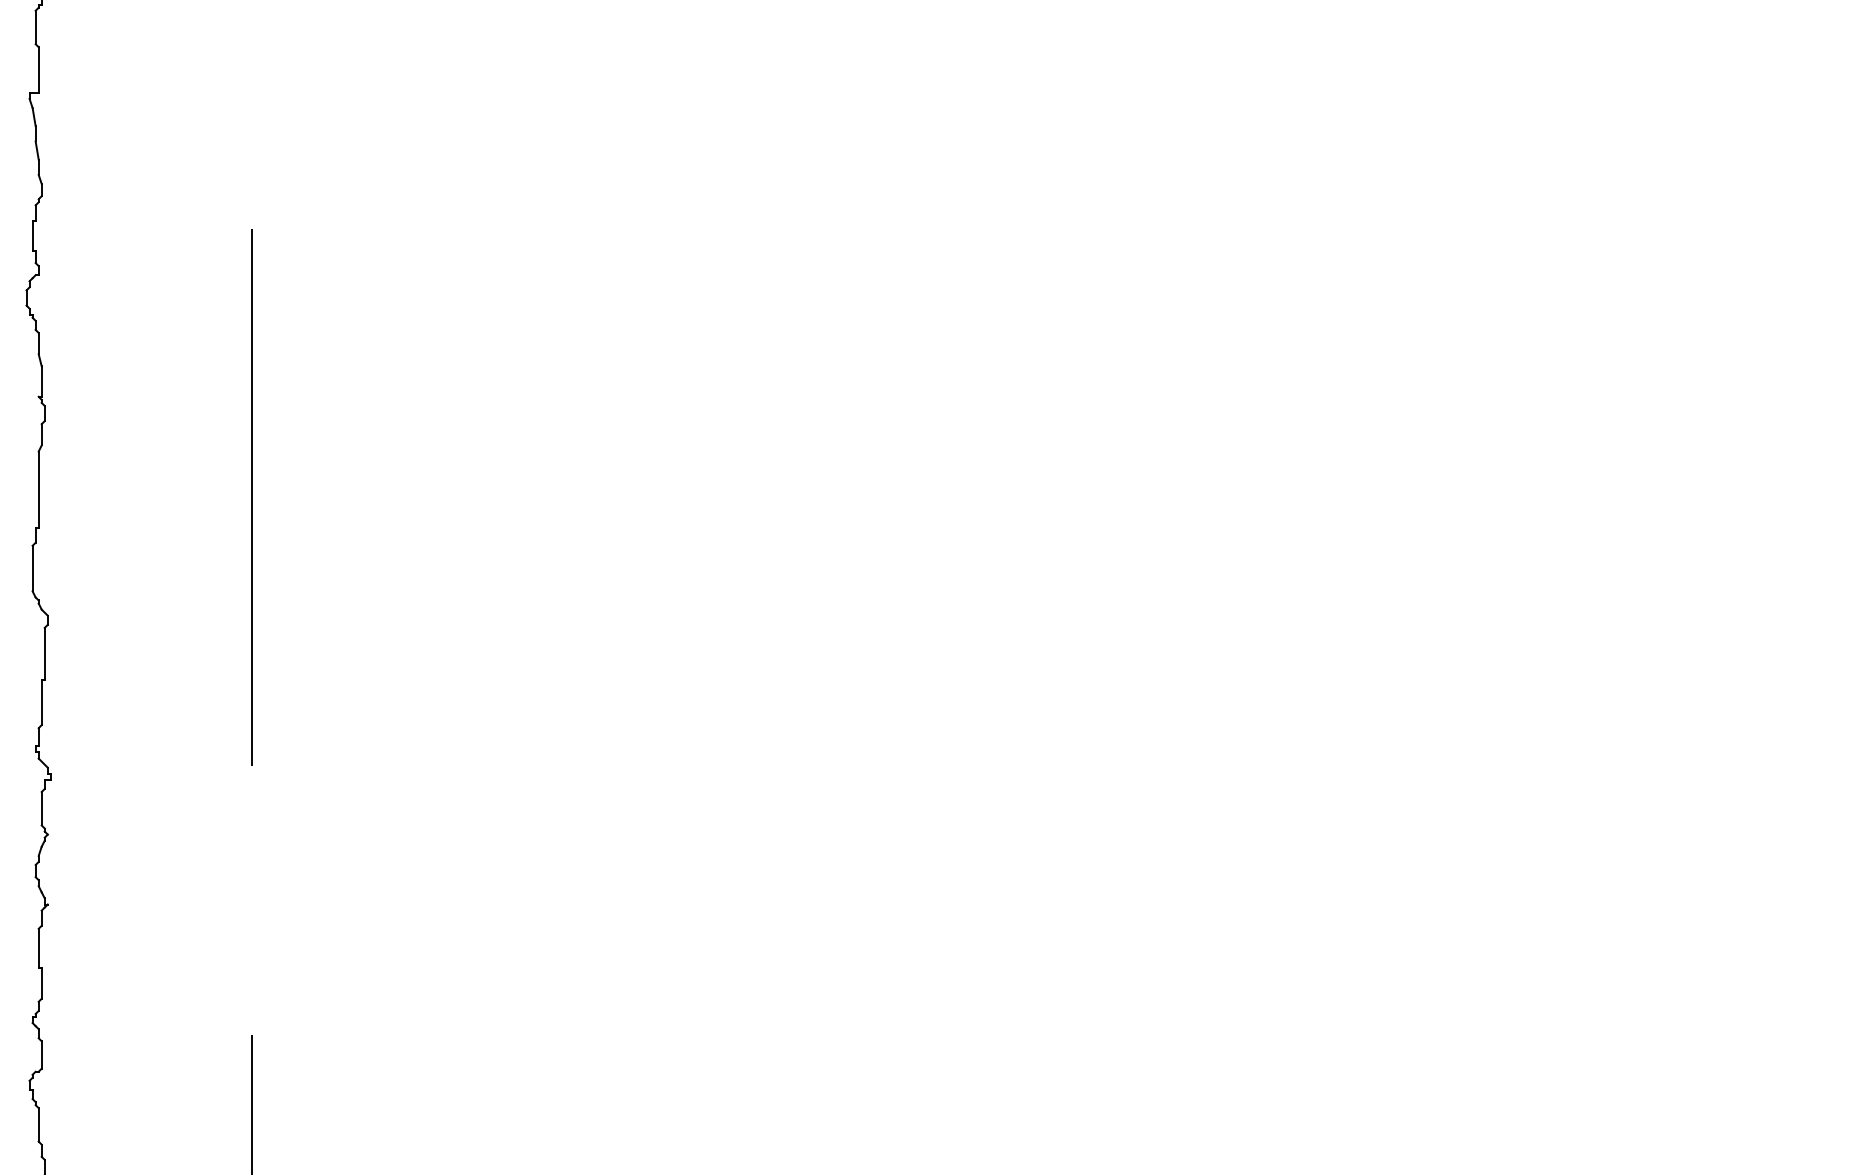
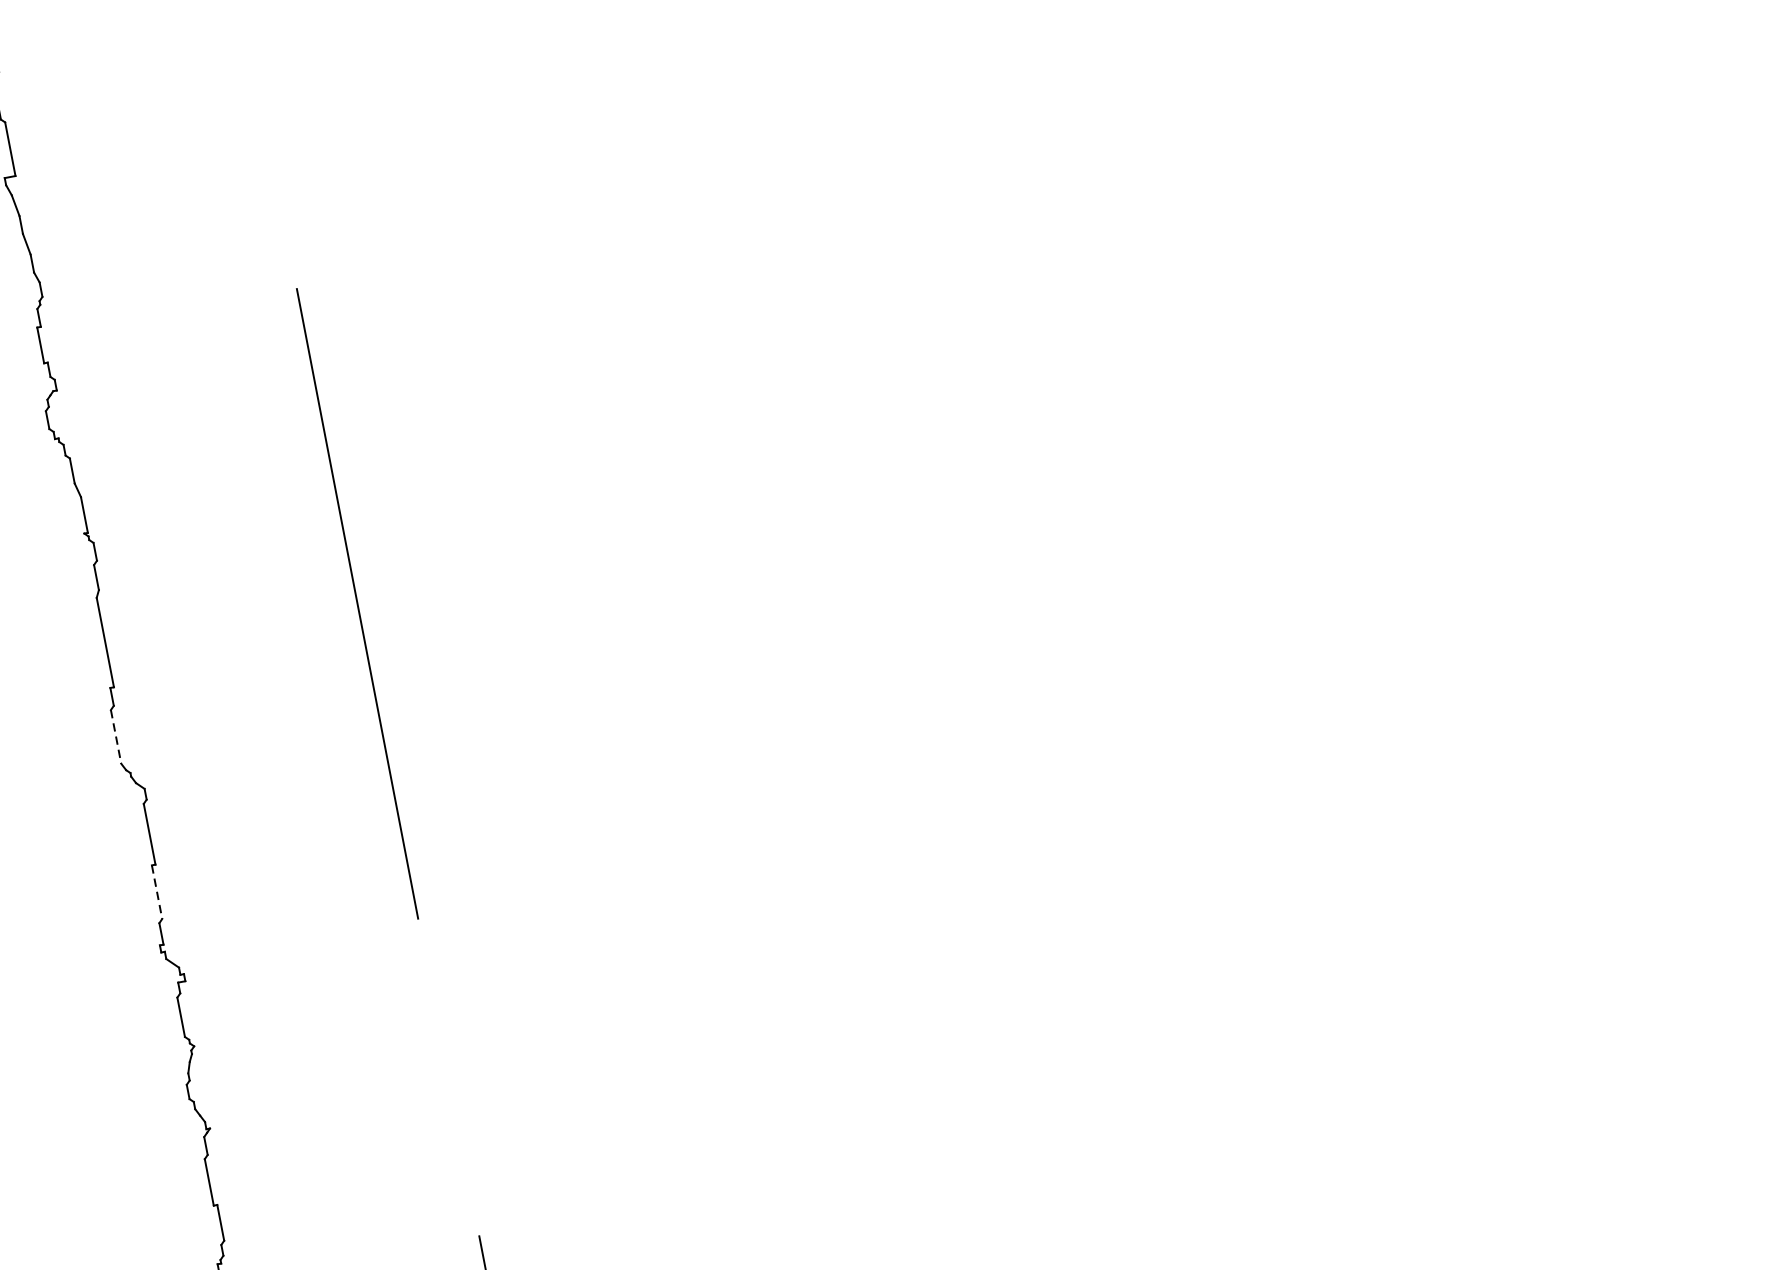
line: (32, 568) -> (115, 736), solid -> dashed
line: (41, 702) -> (156, 892), solid -> dashed

